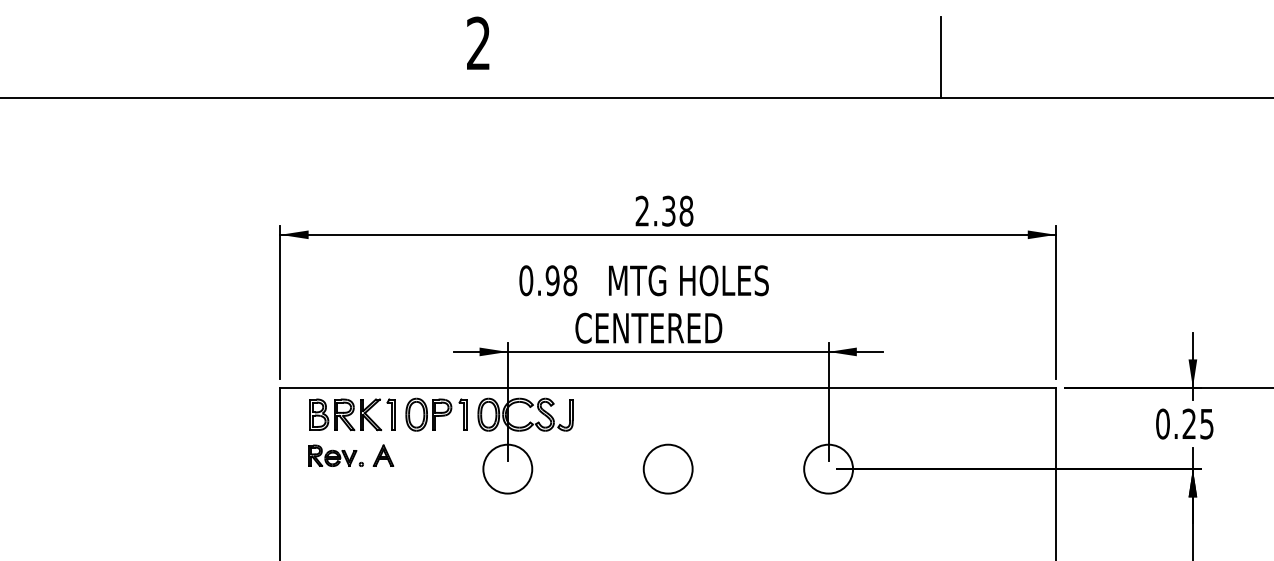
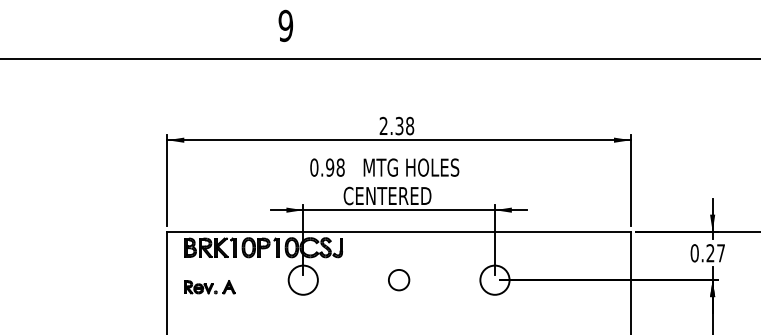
text: (478, 44) -> (285, 26), 2 -> 9
line: (941, 57) -> (562, 34), removed
text: (1206, 424) -> (720, 253), 0.25 -> 0.27
part: (350, 456) -> (209, 287), moved
circle: (667, 467) -> (398, 279), size x0.7

